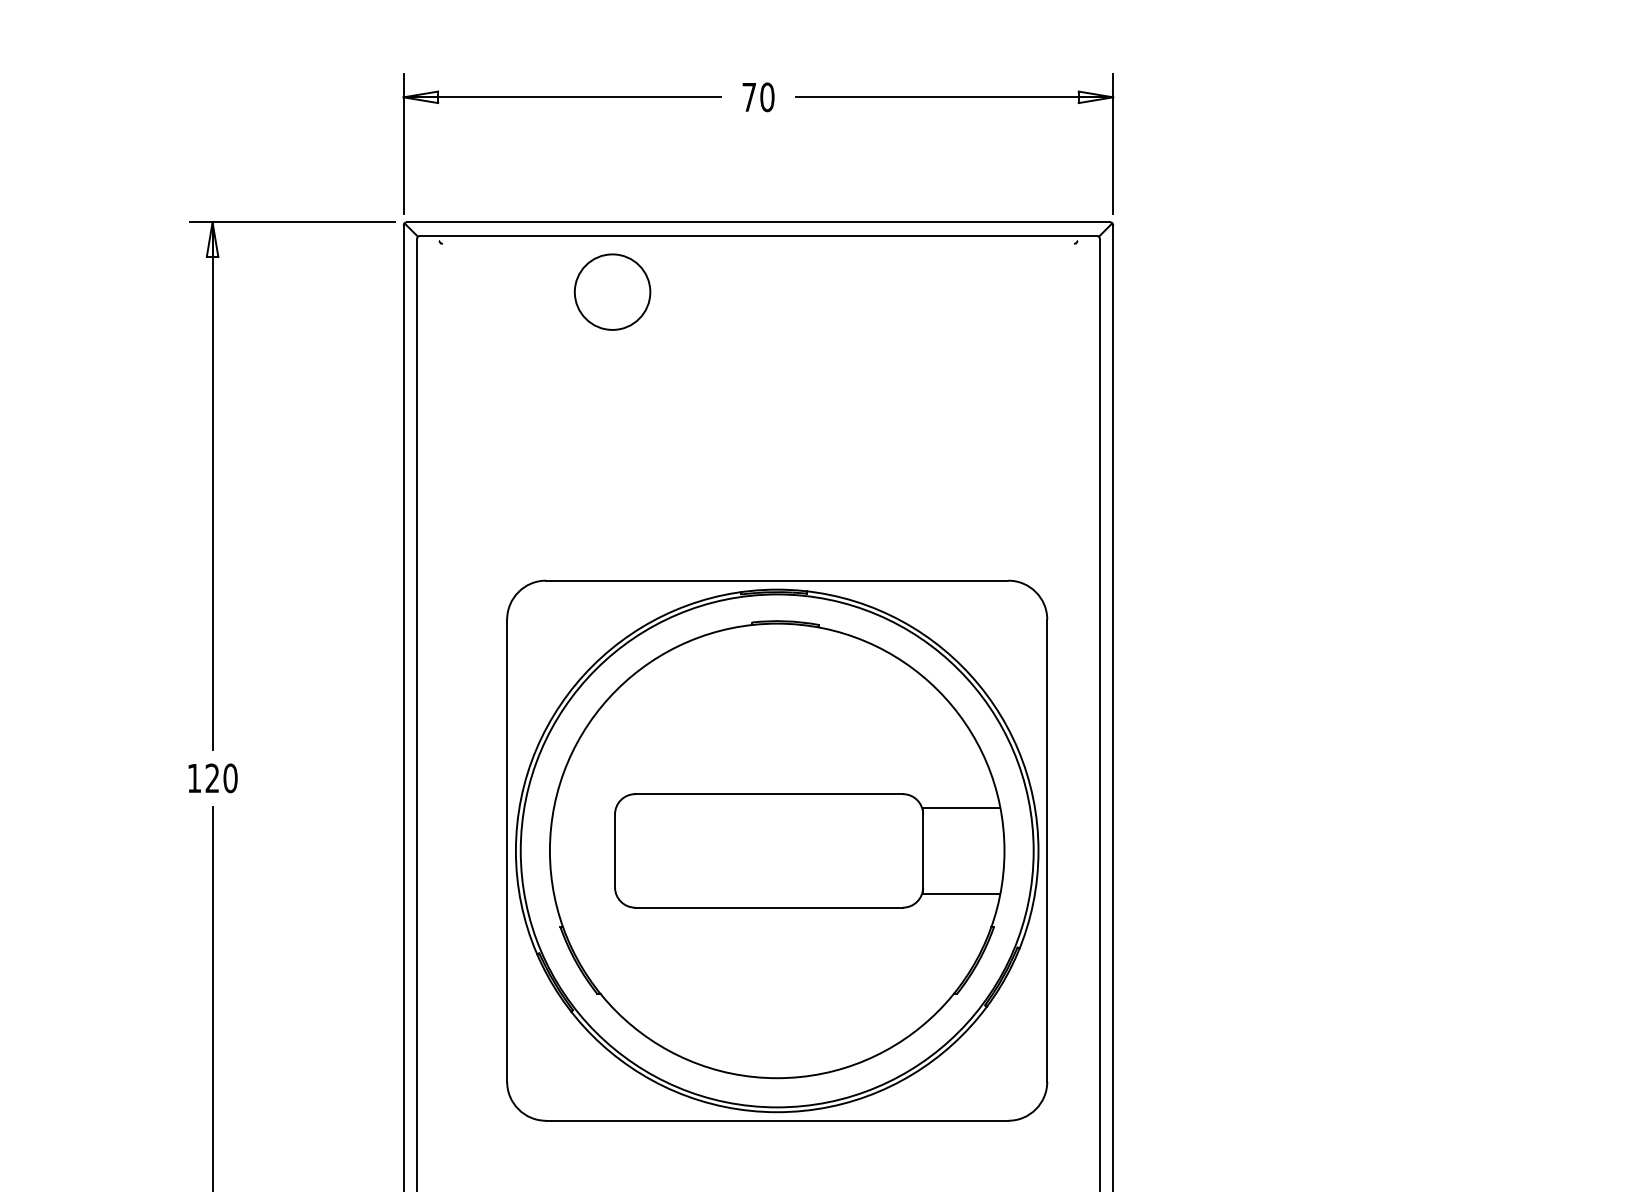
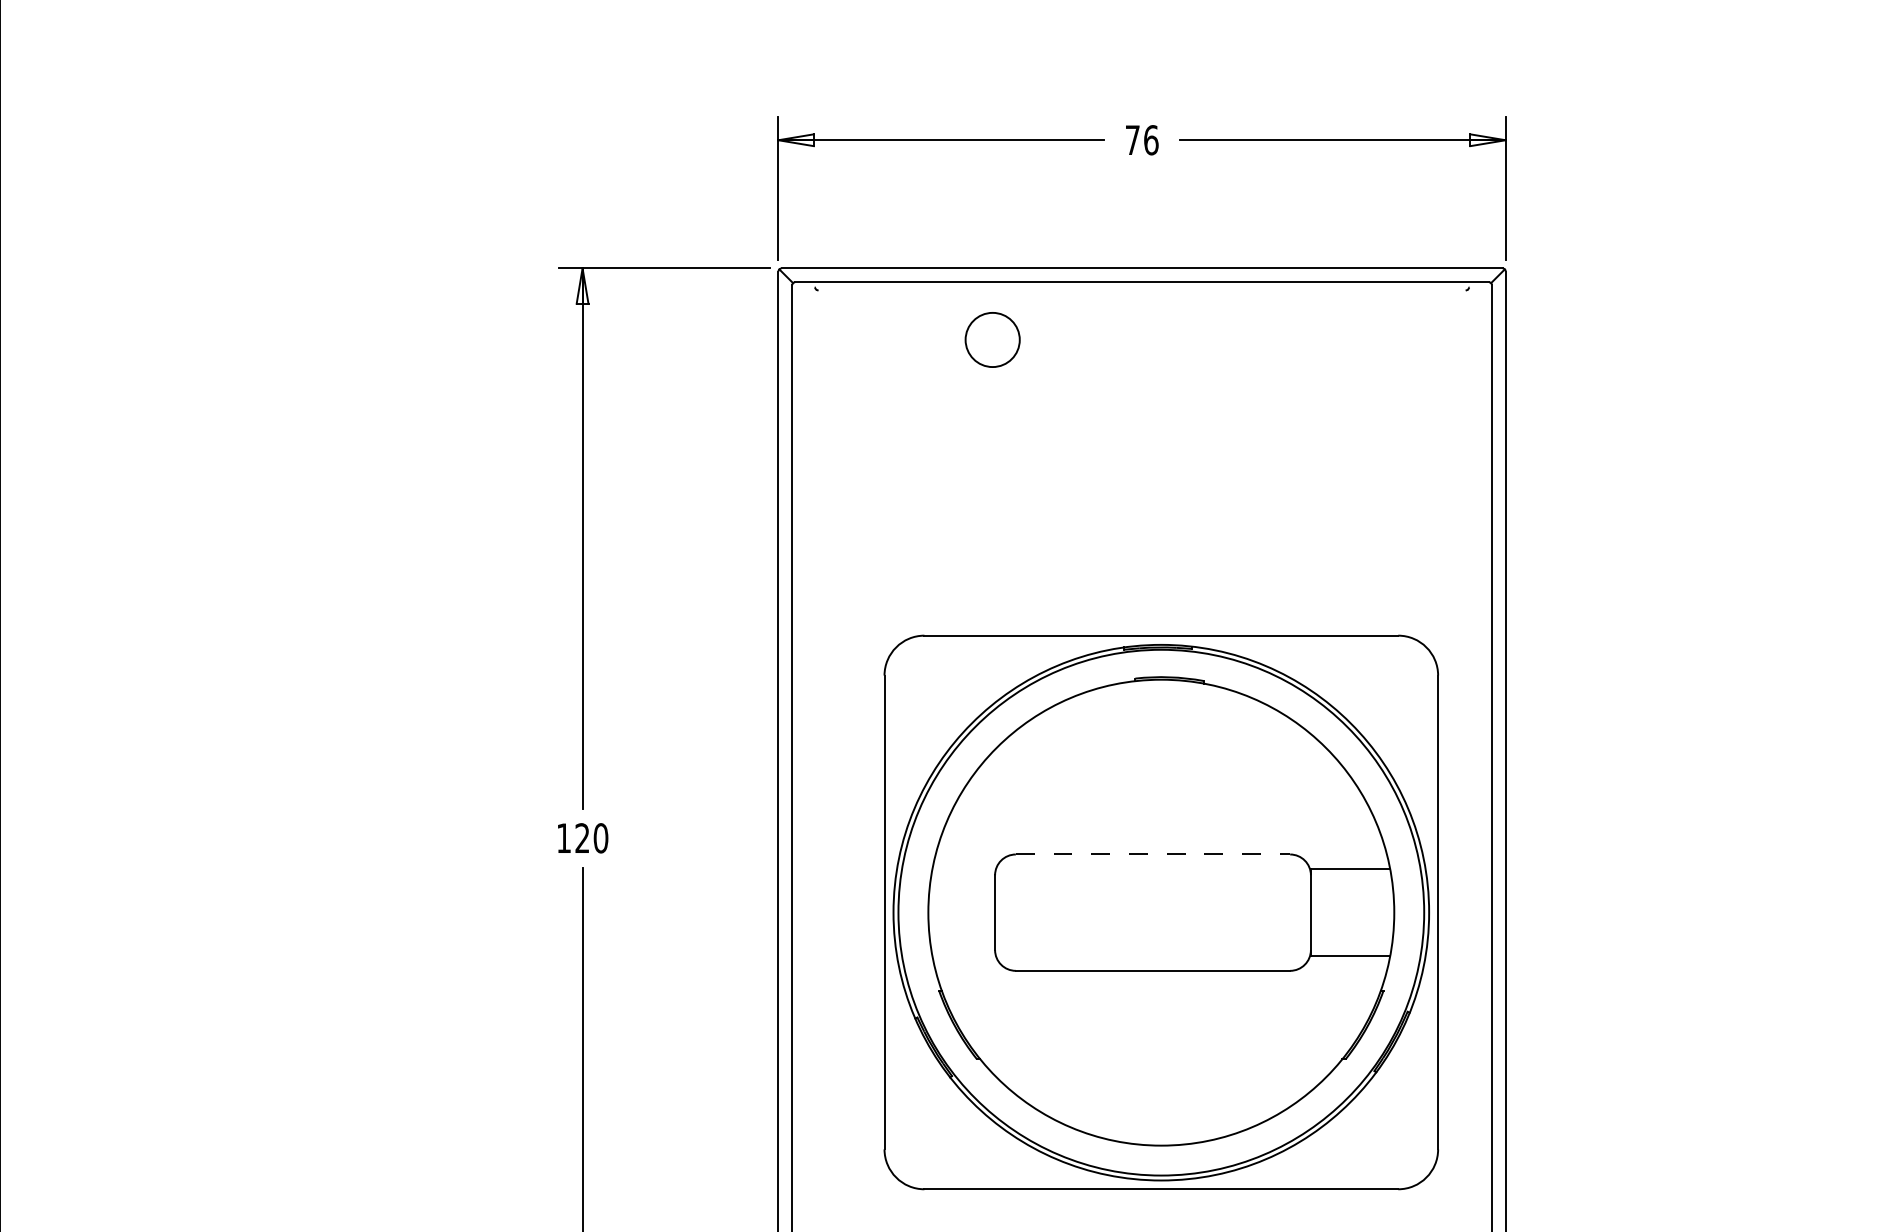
text: (767, 97) -> (1151, 140), 70 -> 76
circle: (612, 291) -> (992, 339), size x0.7
line: (769, 794) -> (1153, 854), solid -> dashed

